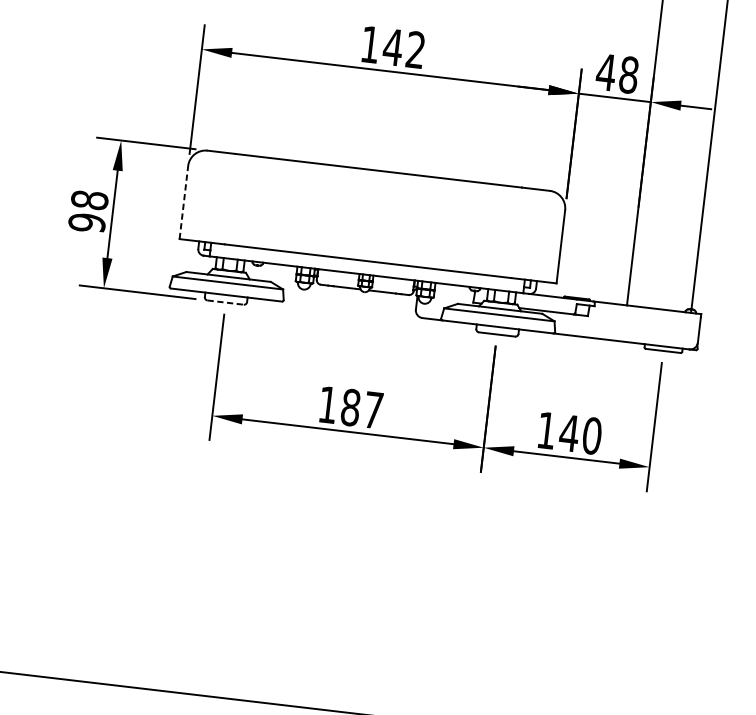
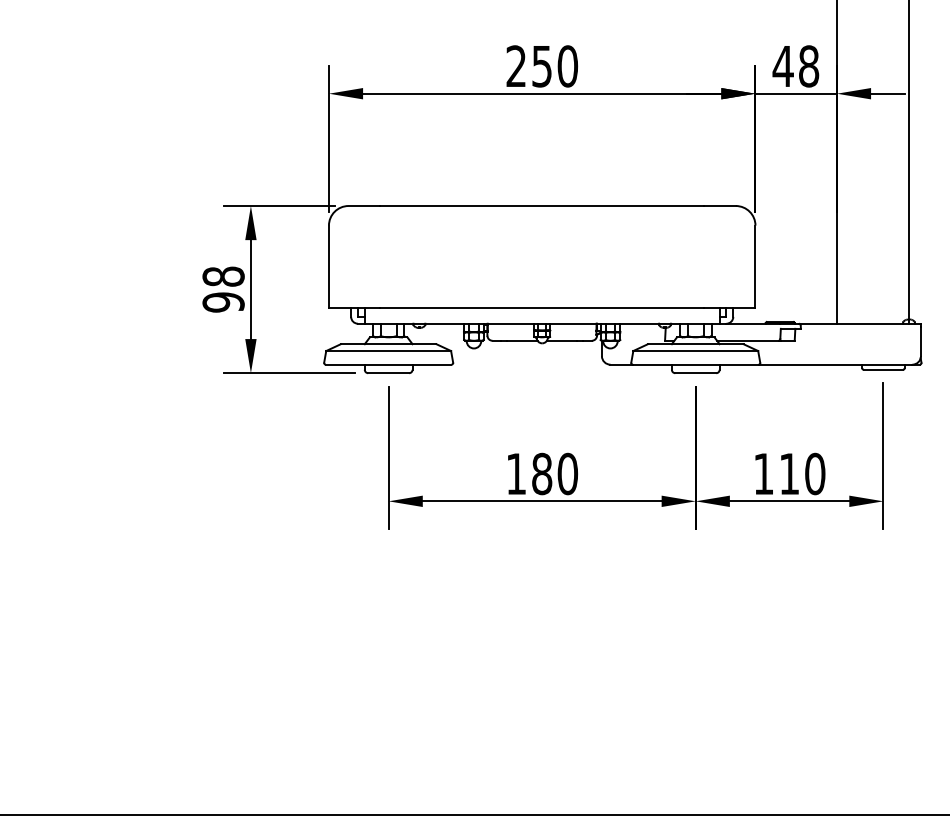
text: (393, 47) -> (542, 66), 142 -> 250
line: (183, 202) -> (328, 266), dashed -> solid
line: (226, 302) -> (389, 373), dashed -> solid
text: (373, 409) -> (567, 473), 187 -> 180
text: (569, 432) -> (789, 473), 140 -> 110

